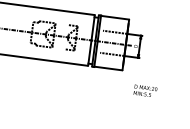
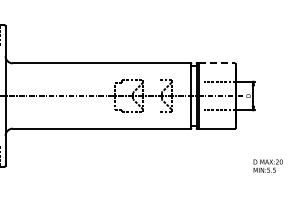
line: (115, 17) -> (217, 63), solid -> dashed
text: (145, 90) -> (267, 165), moved

